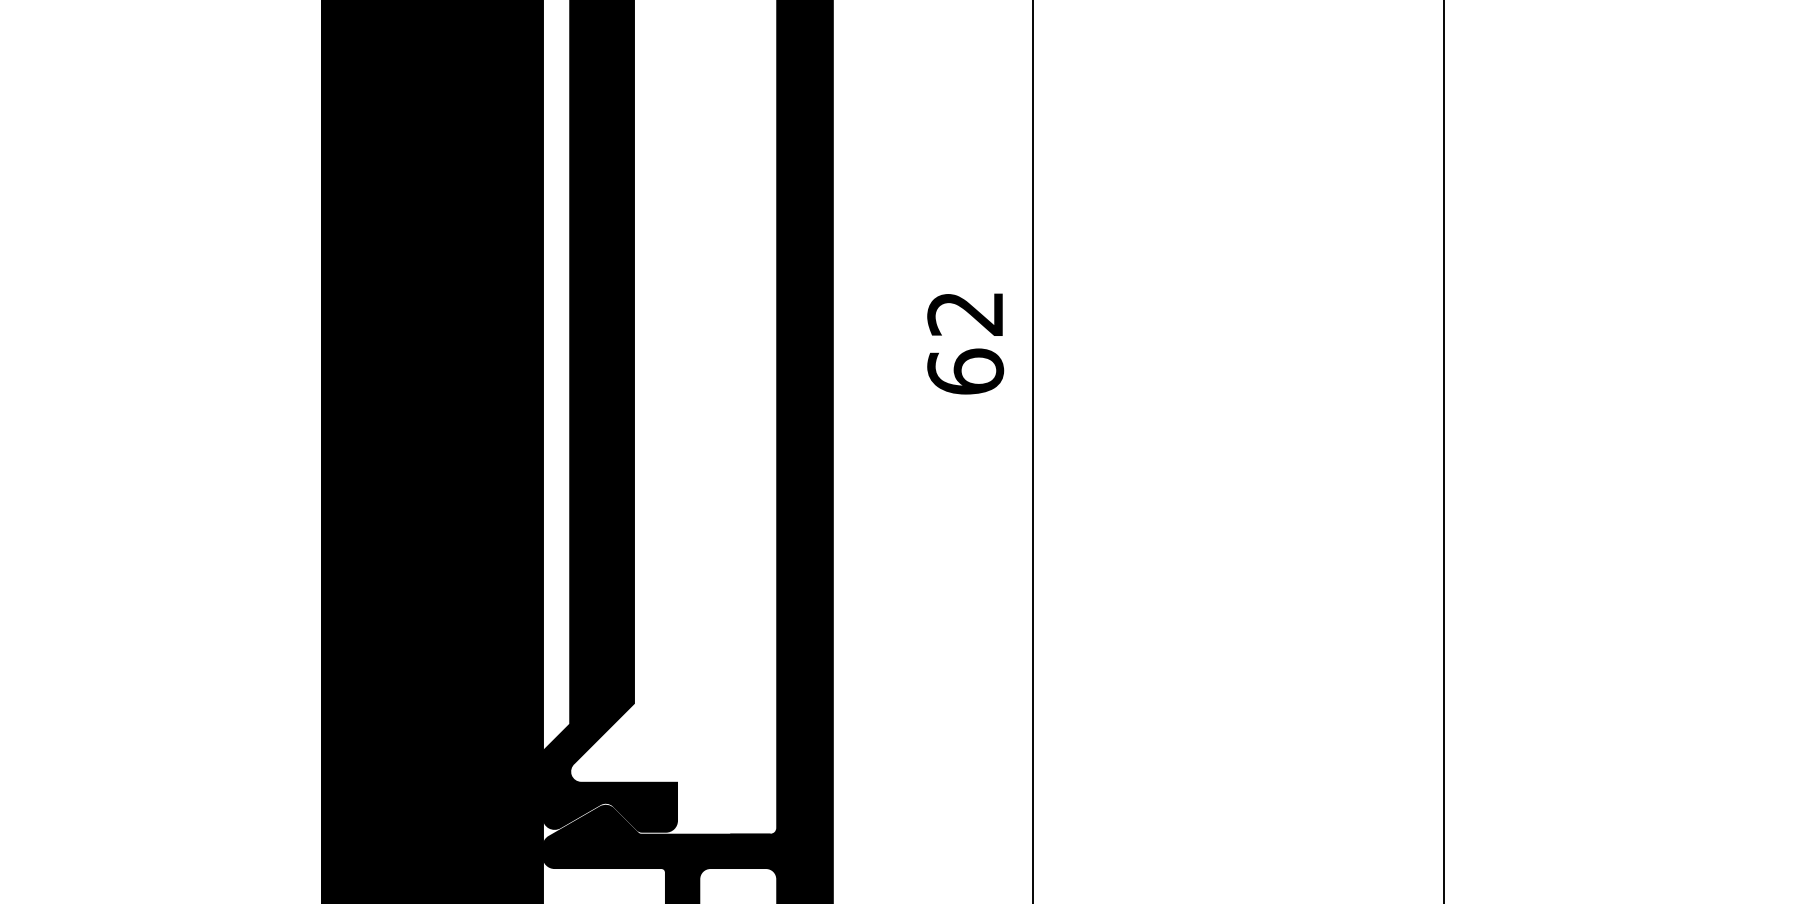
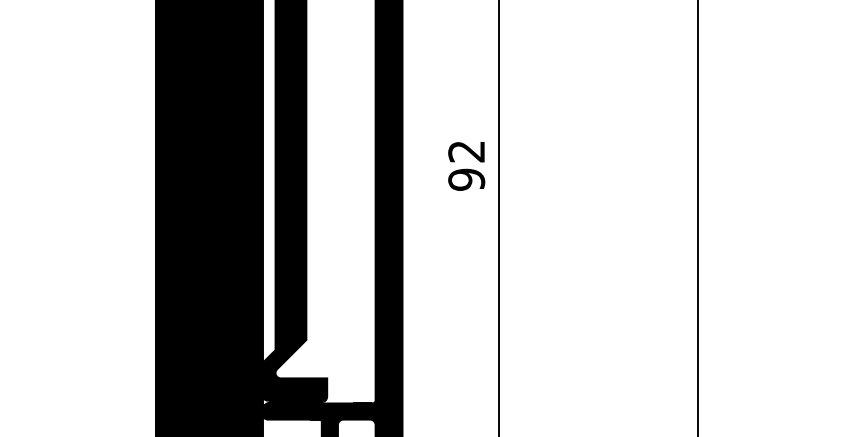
text: (965, 371) -> (466, 179), 62 -> 92

